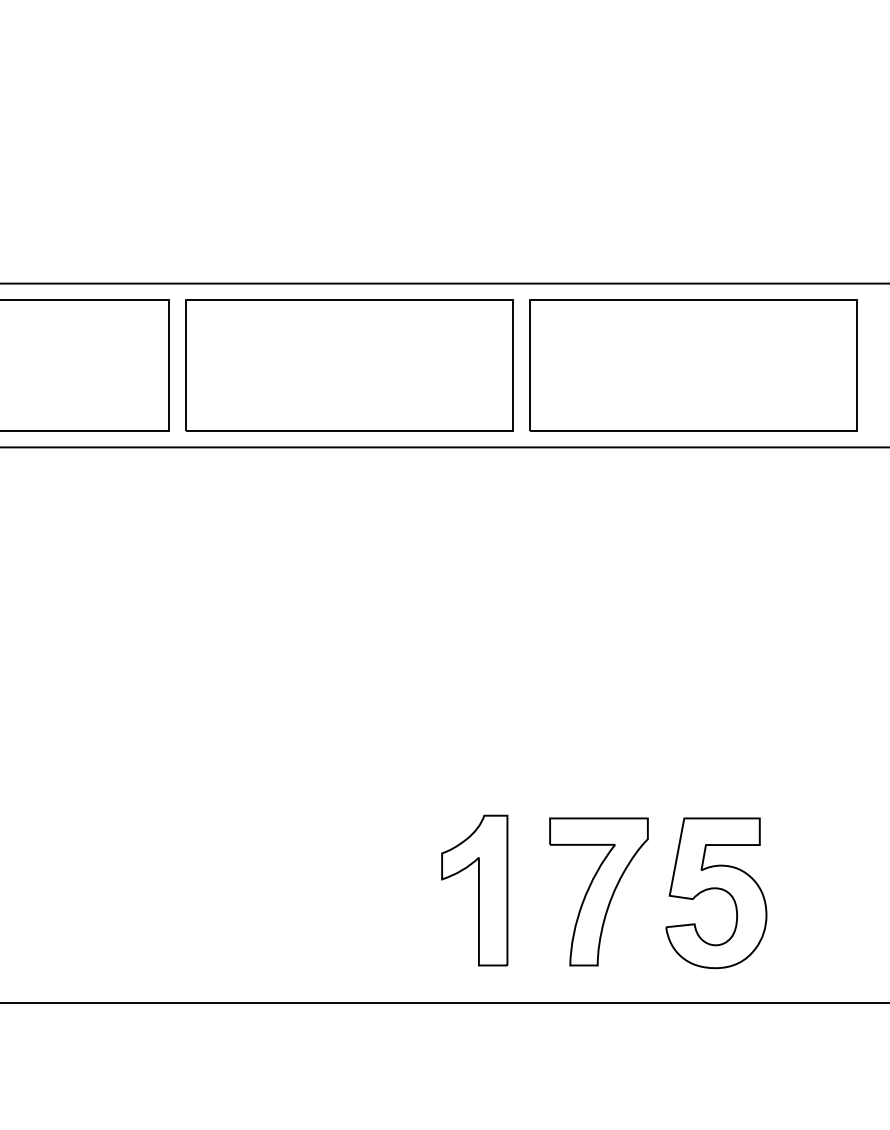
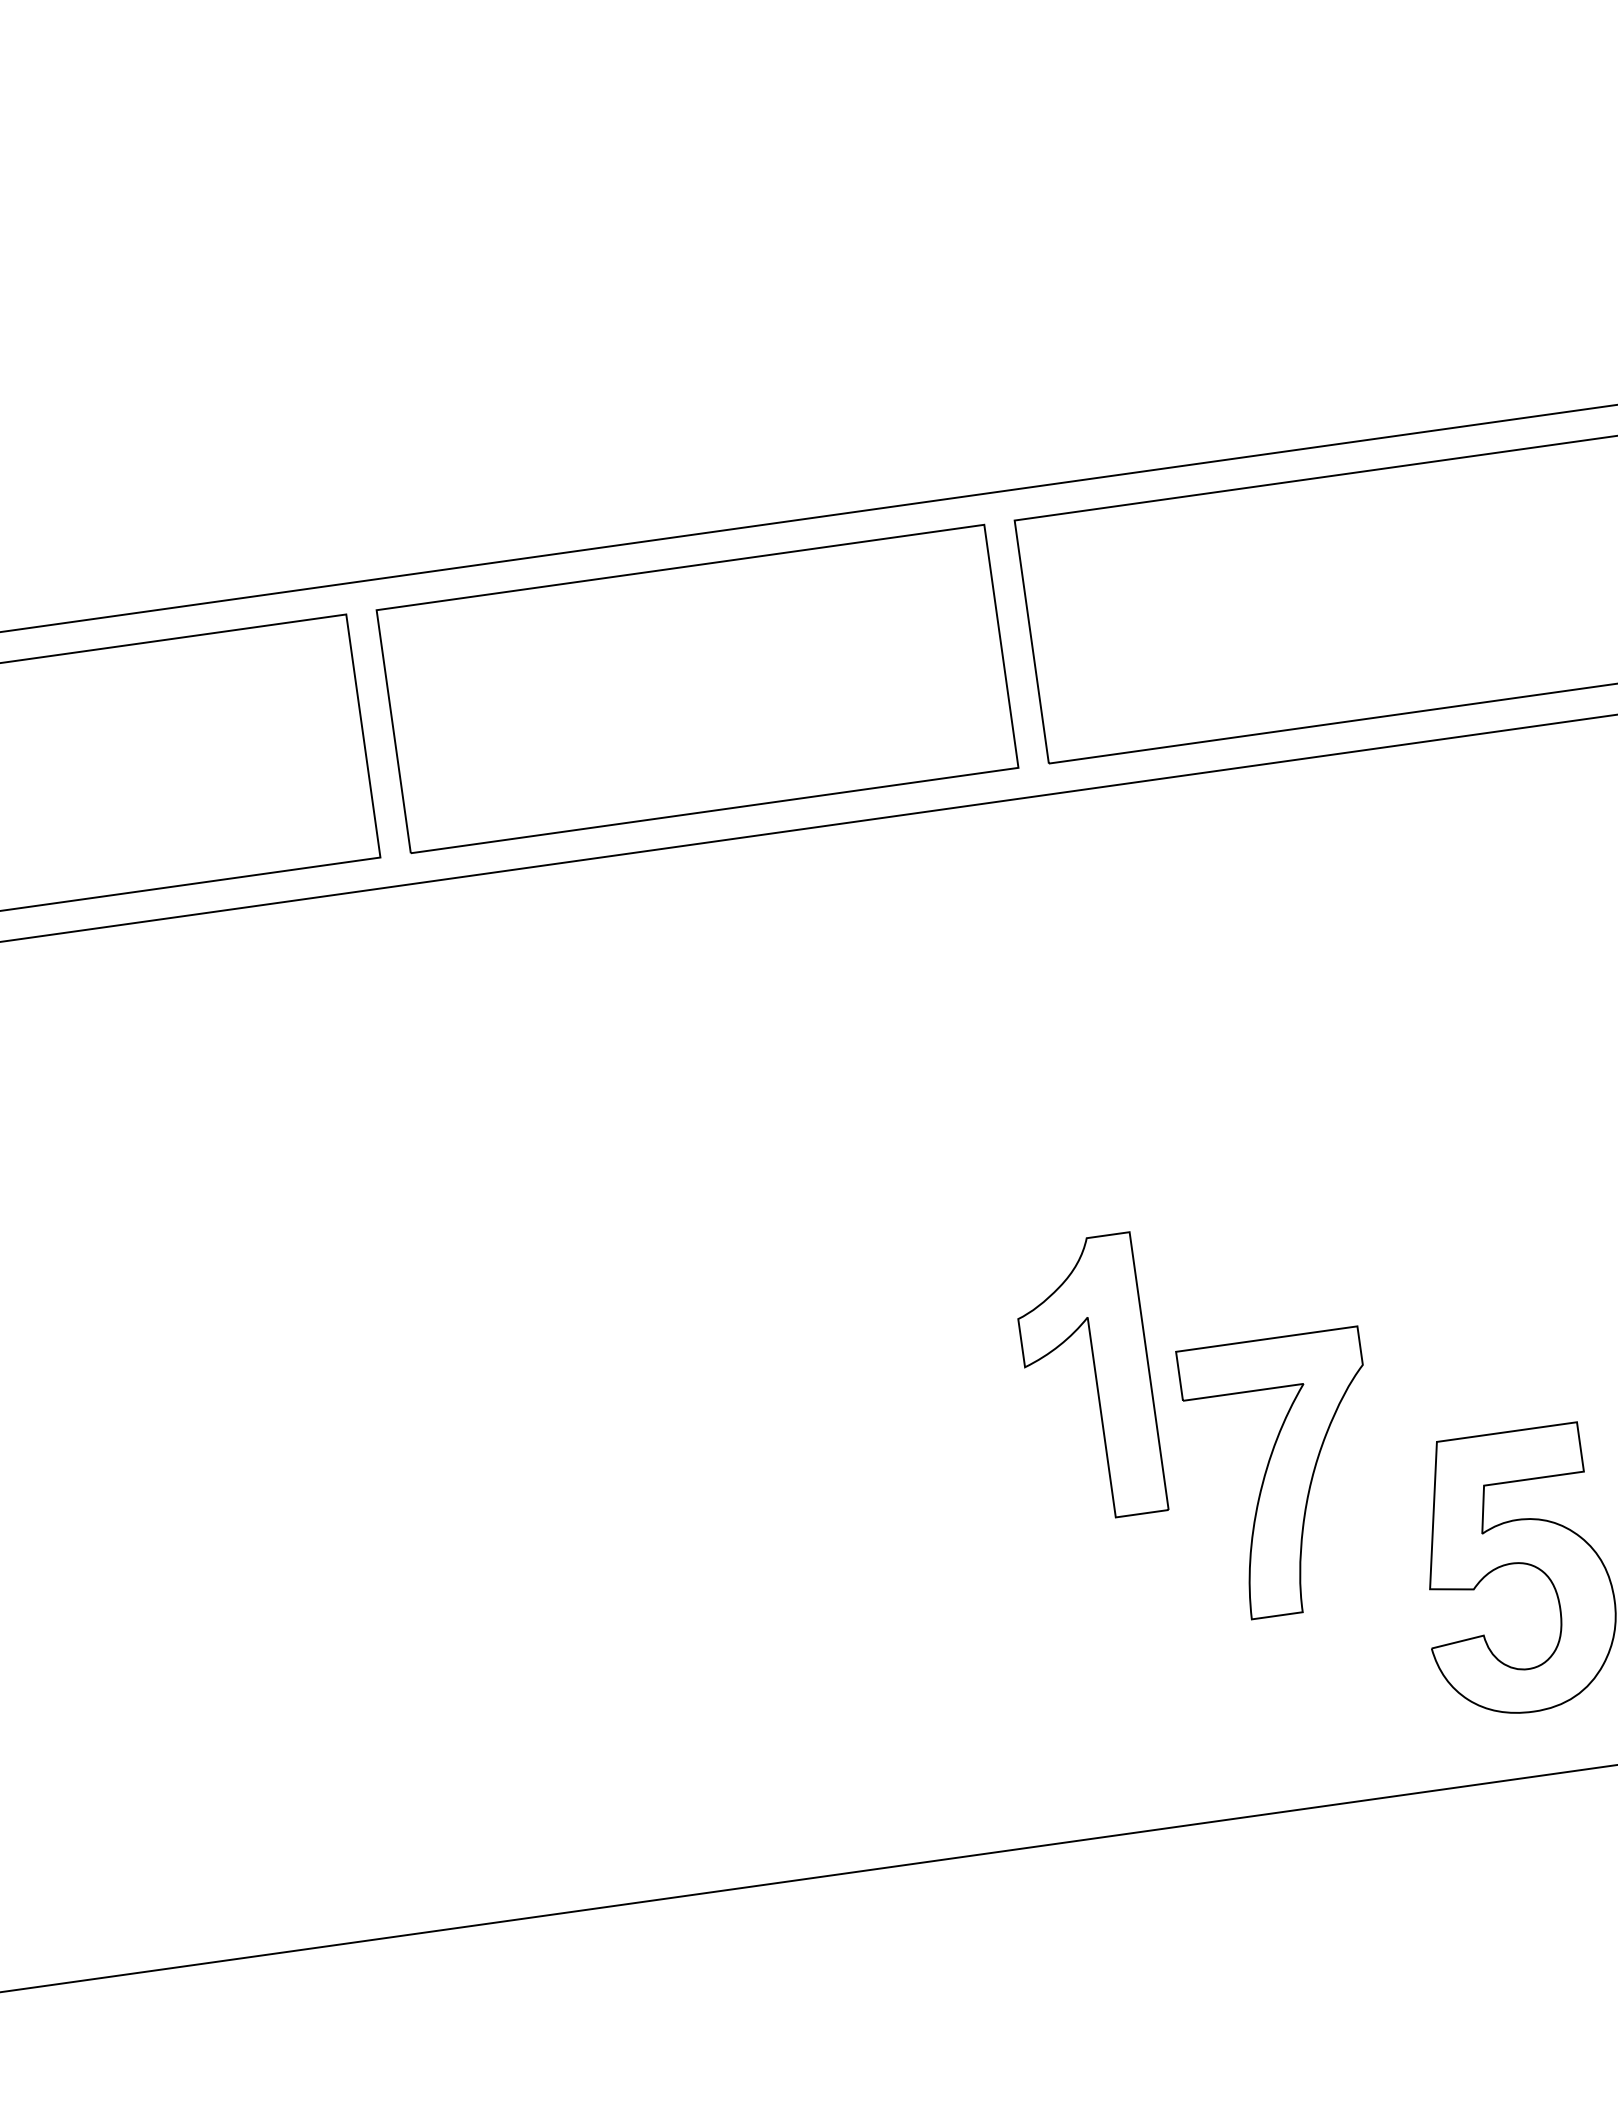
part: (474, 890) -> (1088, 1379), moved
part: (598, 891) -> (1284, 1474), moved

